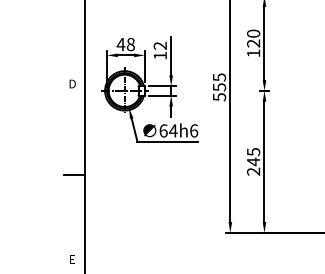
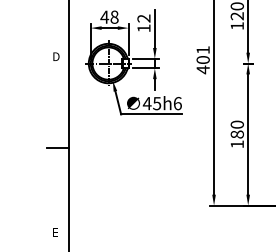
text: (219, 87) -> (203, 60), 555 -> 401
text: (168, 130) -> (152, 103), 64h6 -> 45h6
text: (253, 161) -> (237, 134), 245 -> 180

